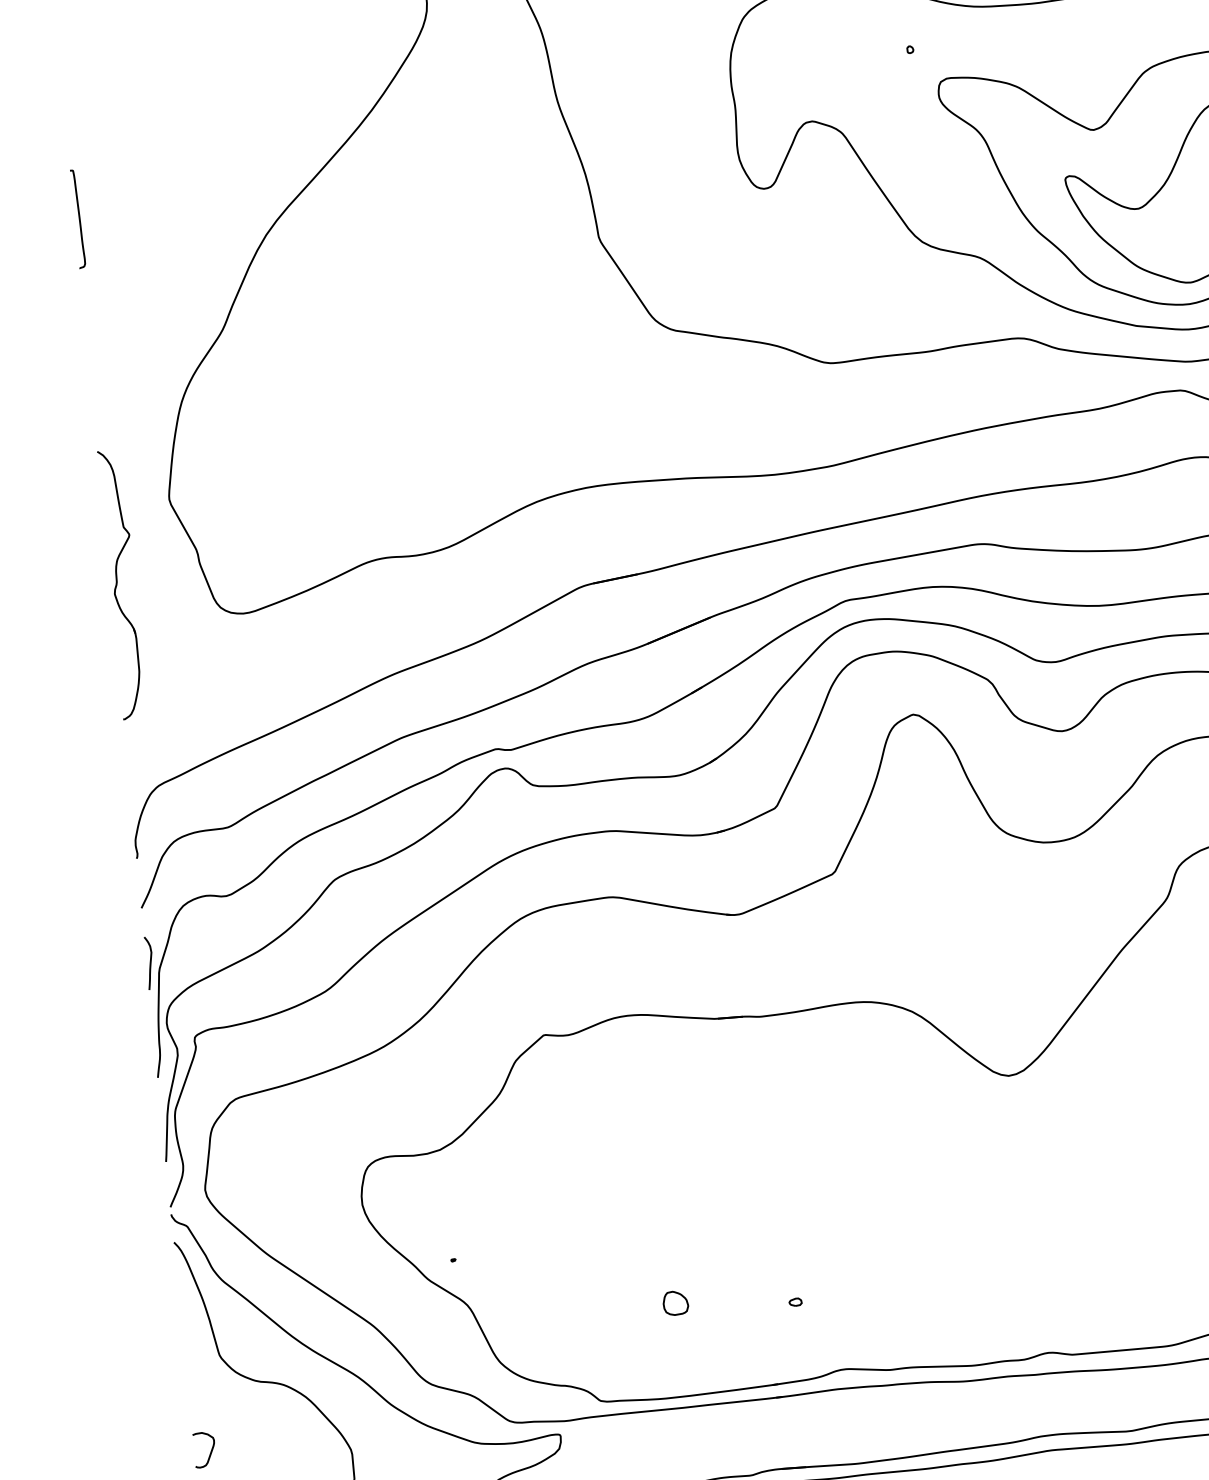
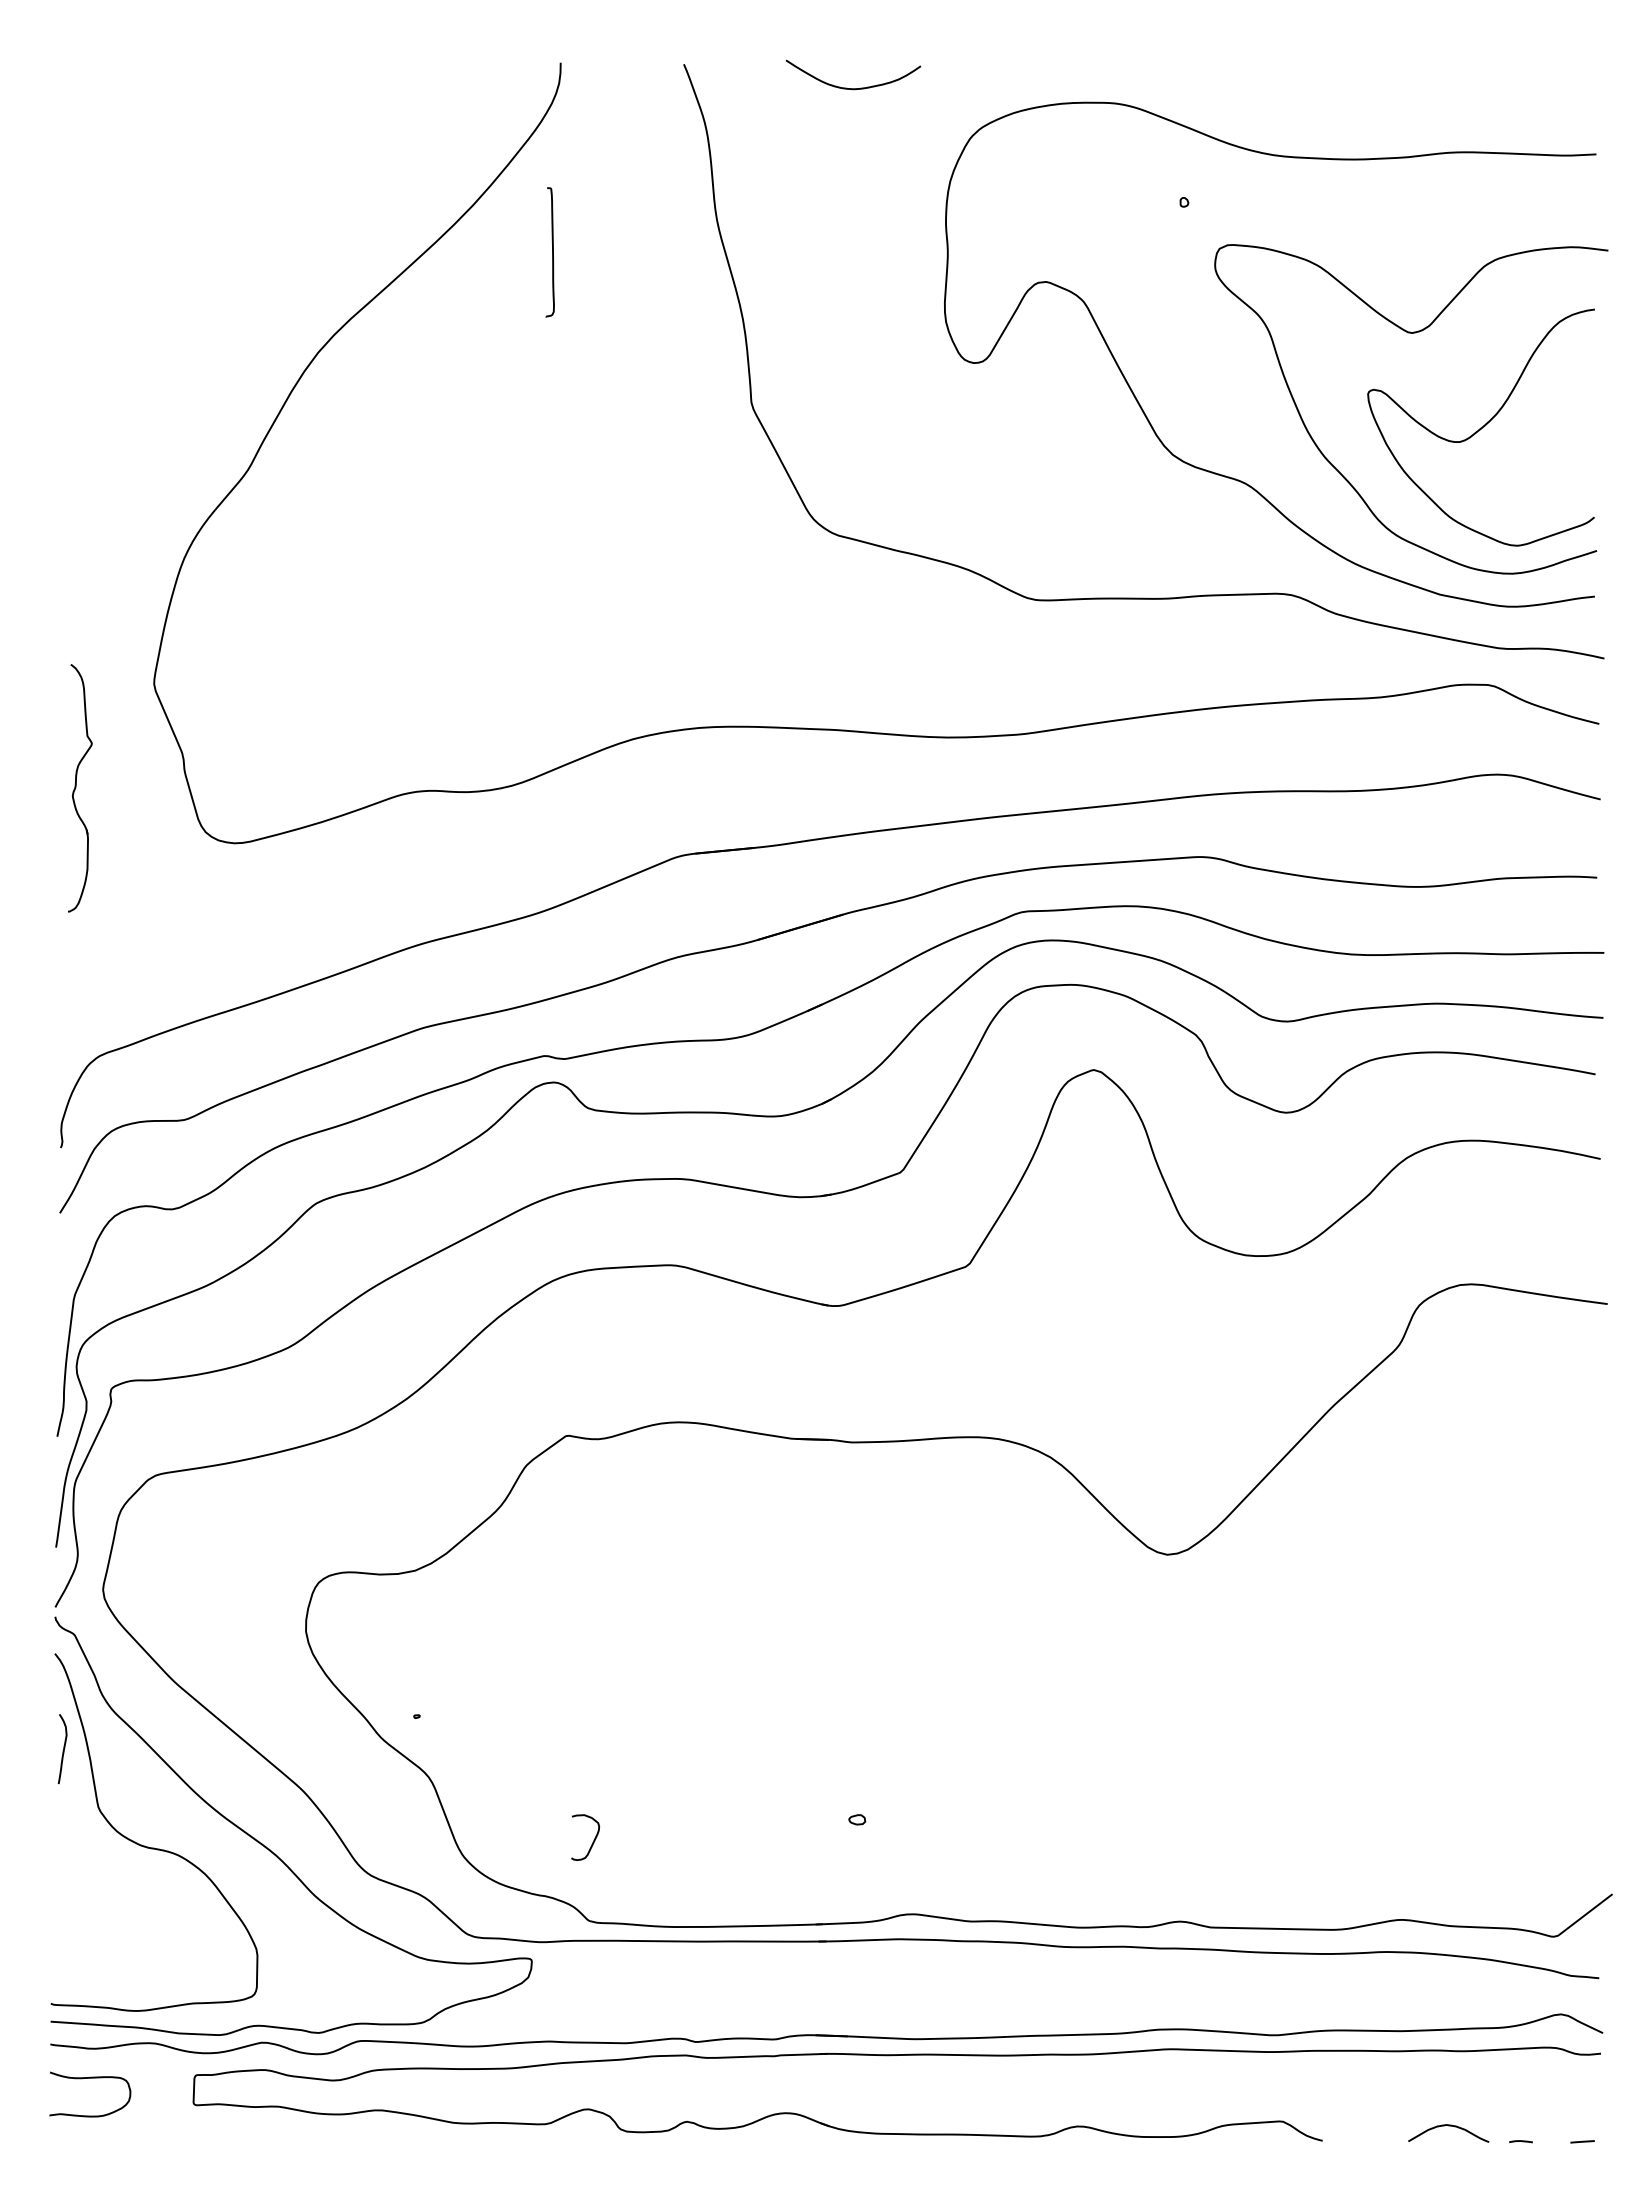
curve: (79, 219) -> (552, 252), moved
part: (121, 584) -> (79, 788), size x0.7
curve: (150, 963) -> (63, 1749), moved
part: (675, 1302) -> (700, 1803), removed
curve: (210, 1451) -> (593, 1840), moved

